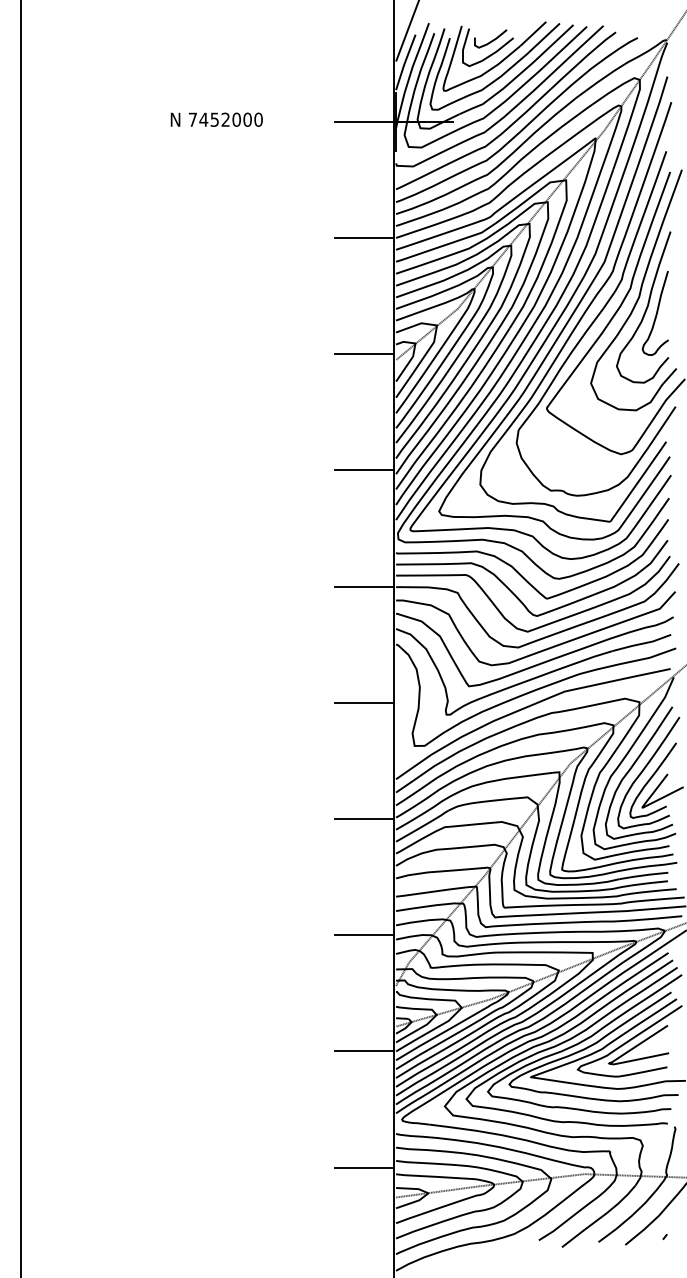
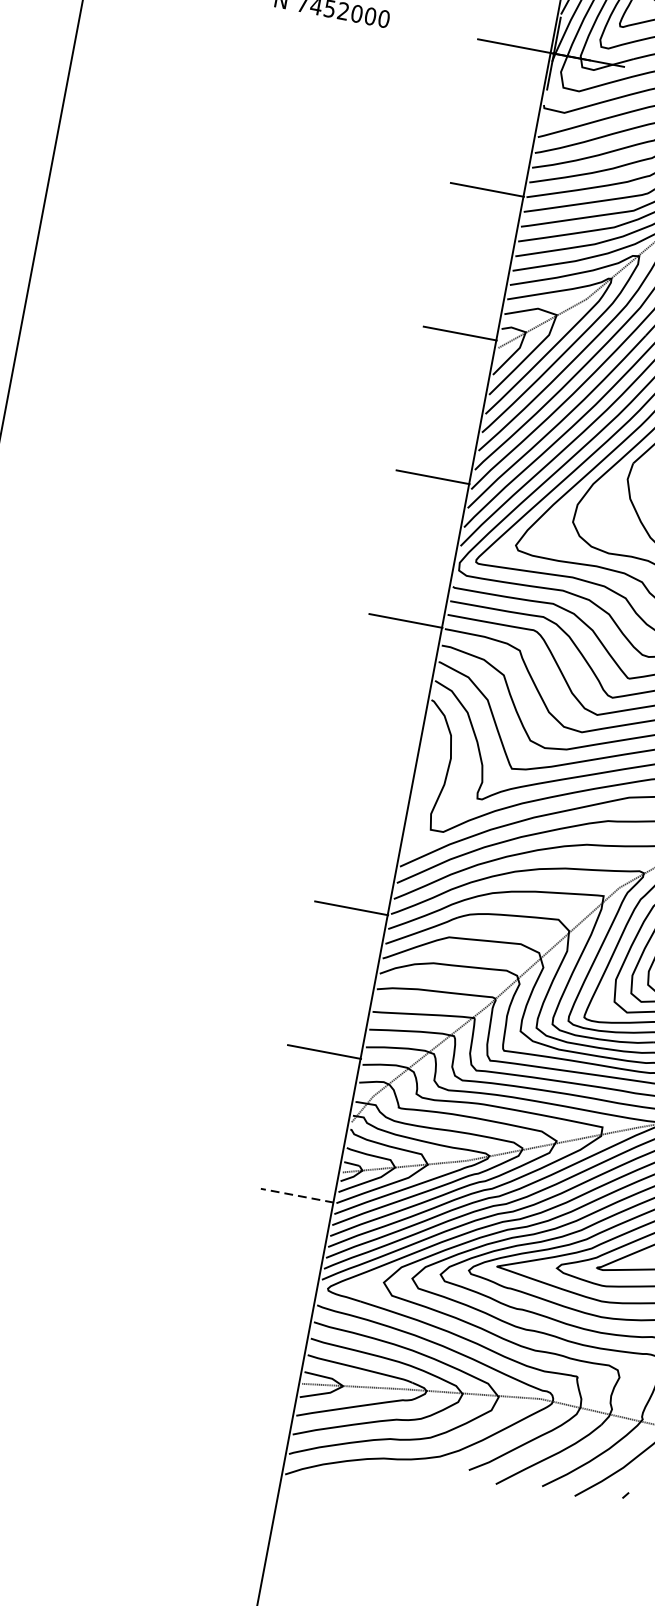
line: (363, 702) -> (377, 764), removed
line: (364, 1051) -> (297, 1195), solid -> dashed
line: (363, 1167) -> (269, 1339), removed

